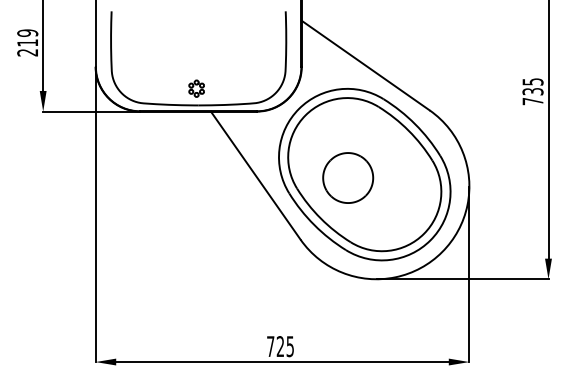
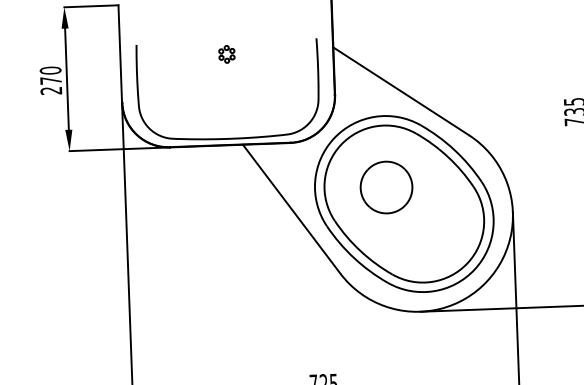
text: (27, 37) -> (50, 75), 219 -> 270
part: (196, 88) -> (226, 54), moved
part: (348, 177) -> (386, 186), moved

